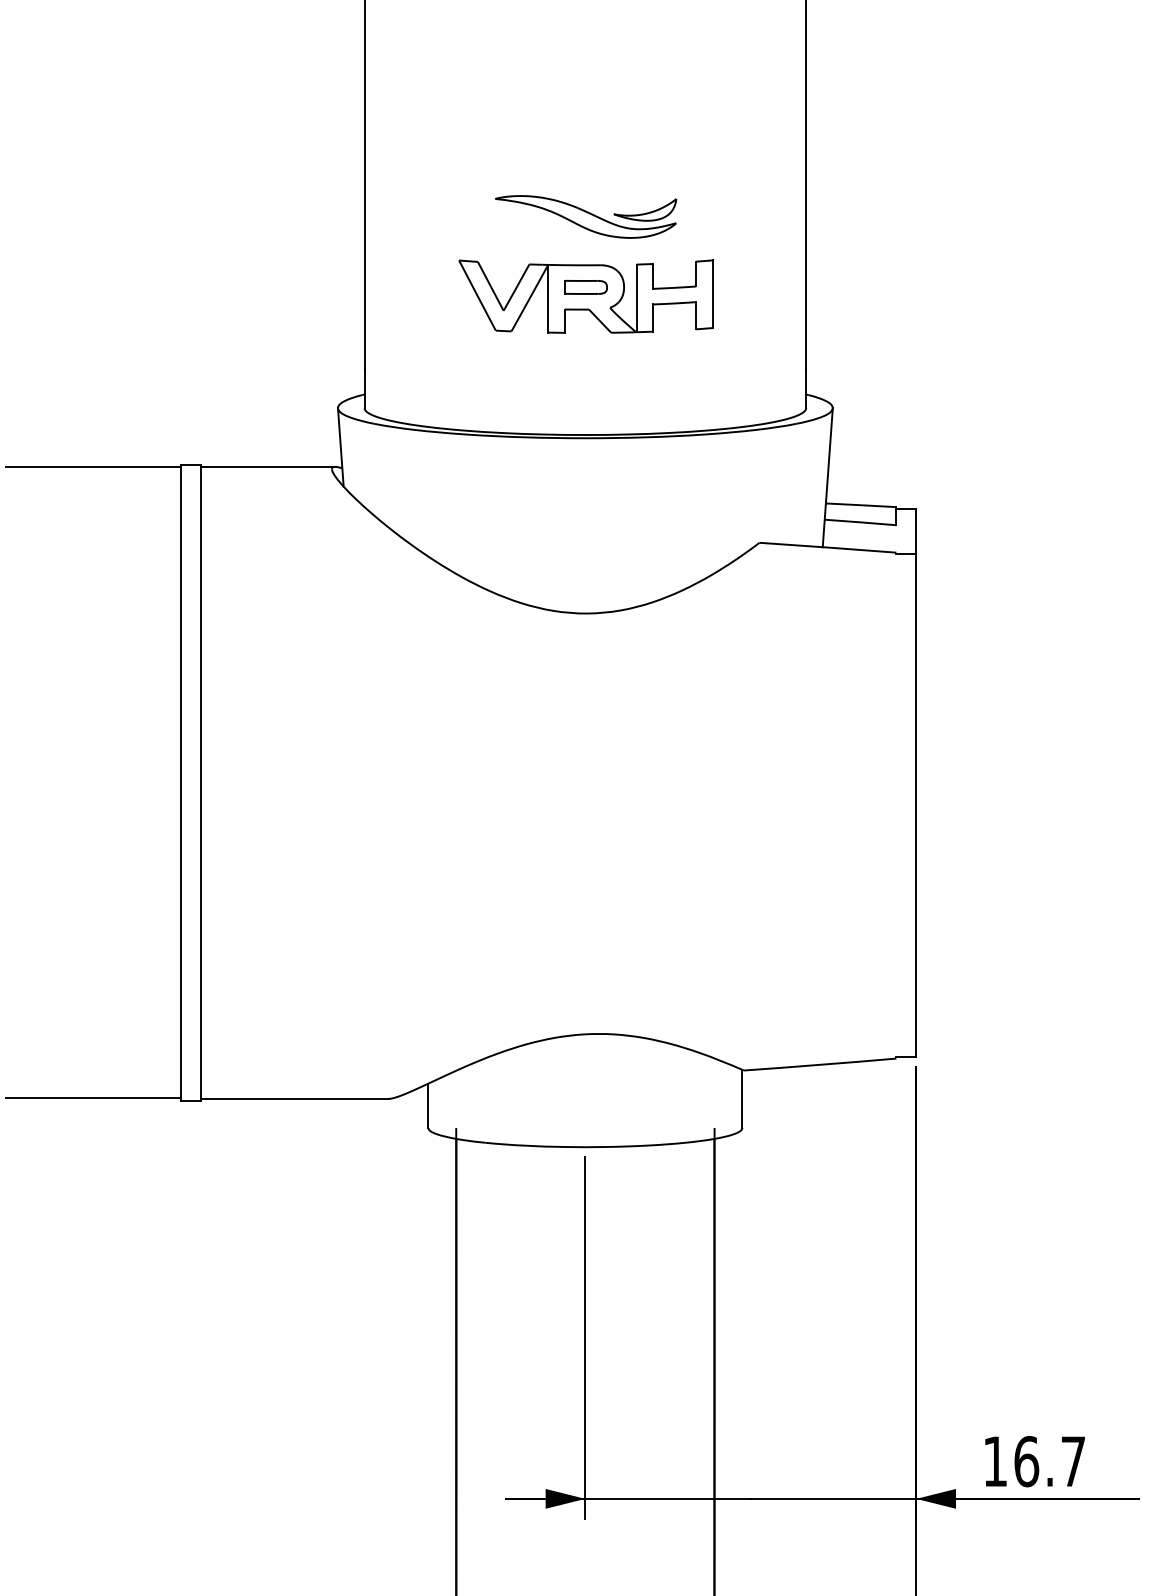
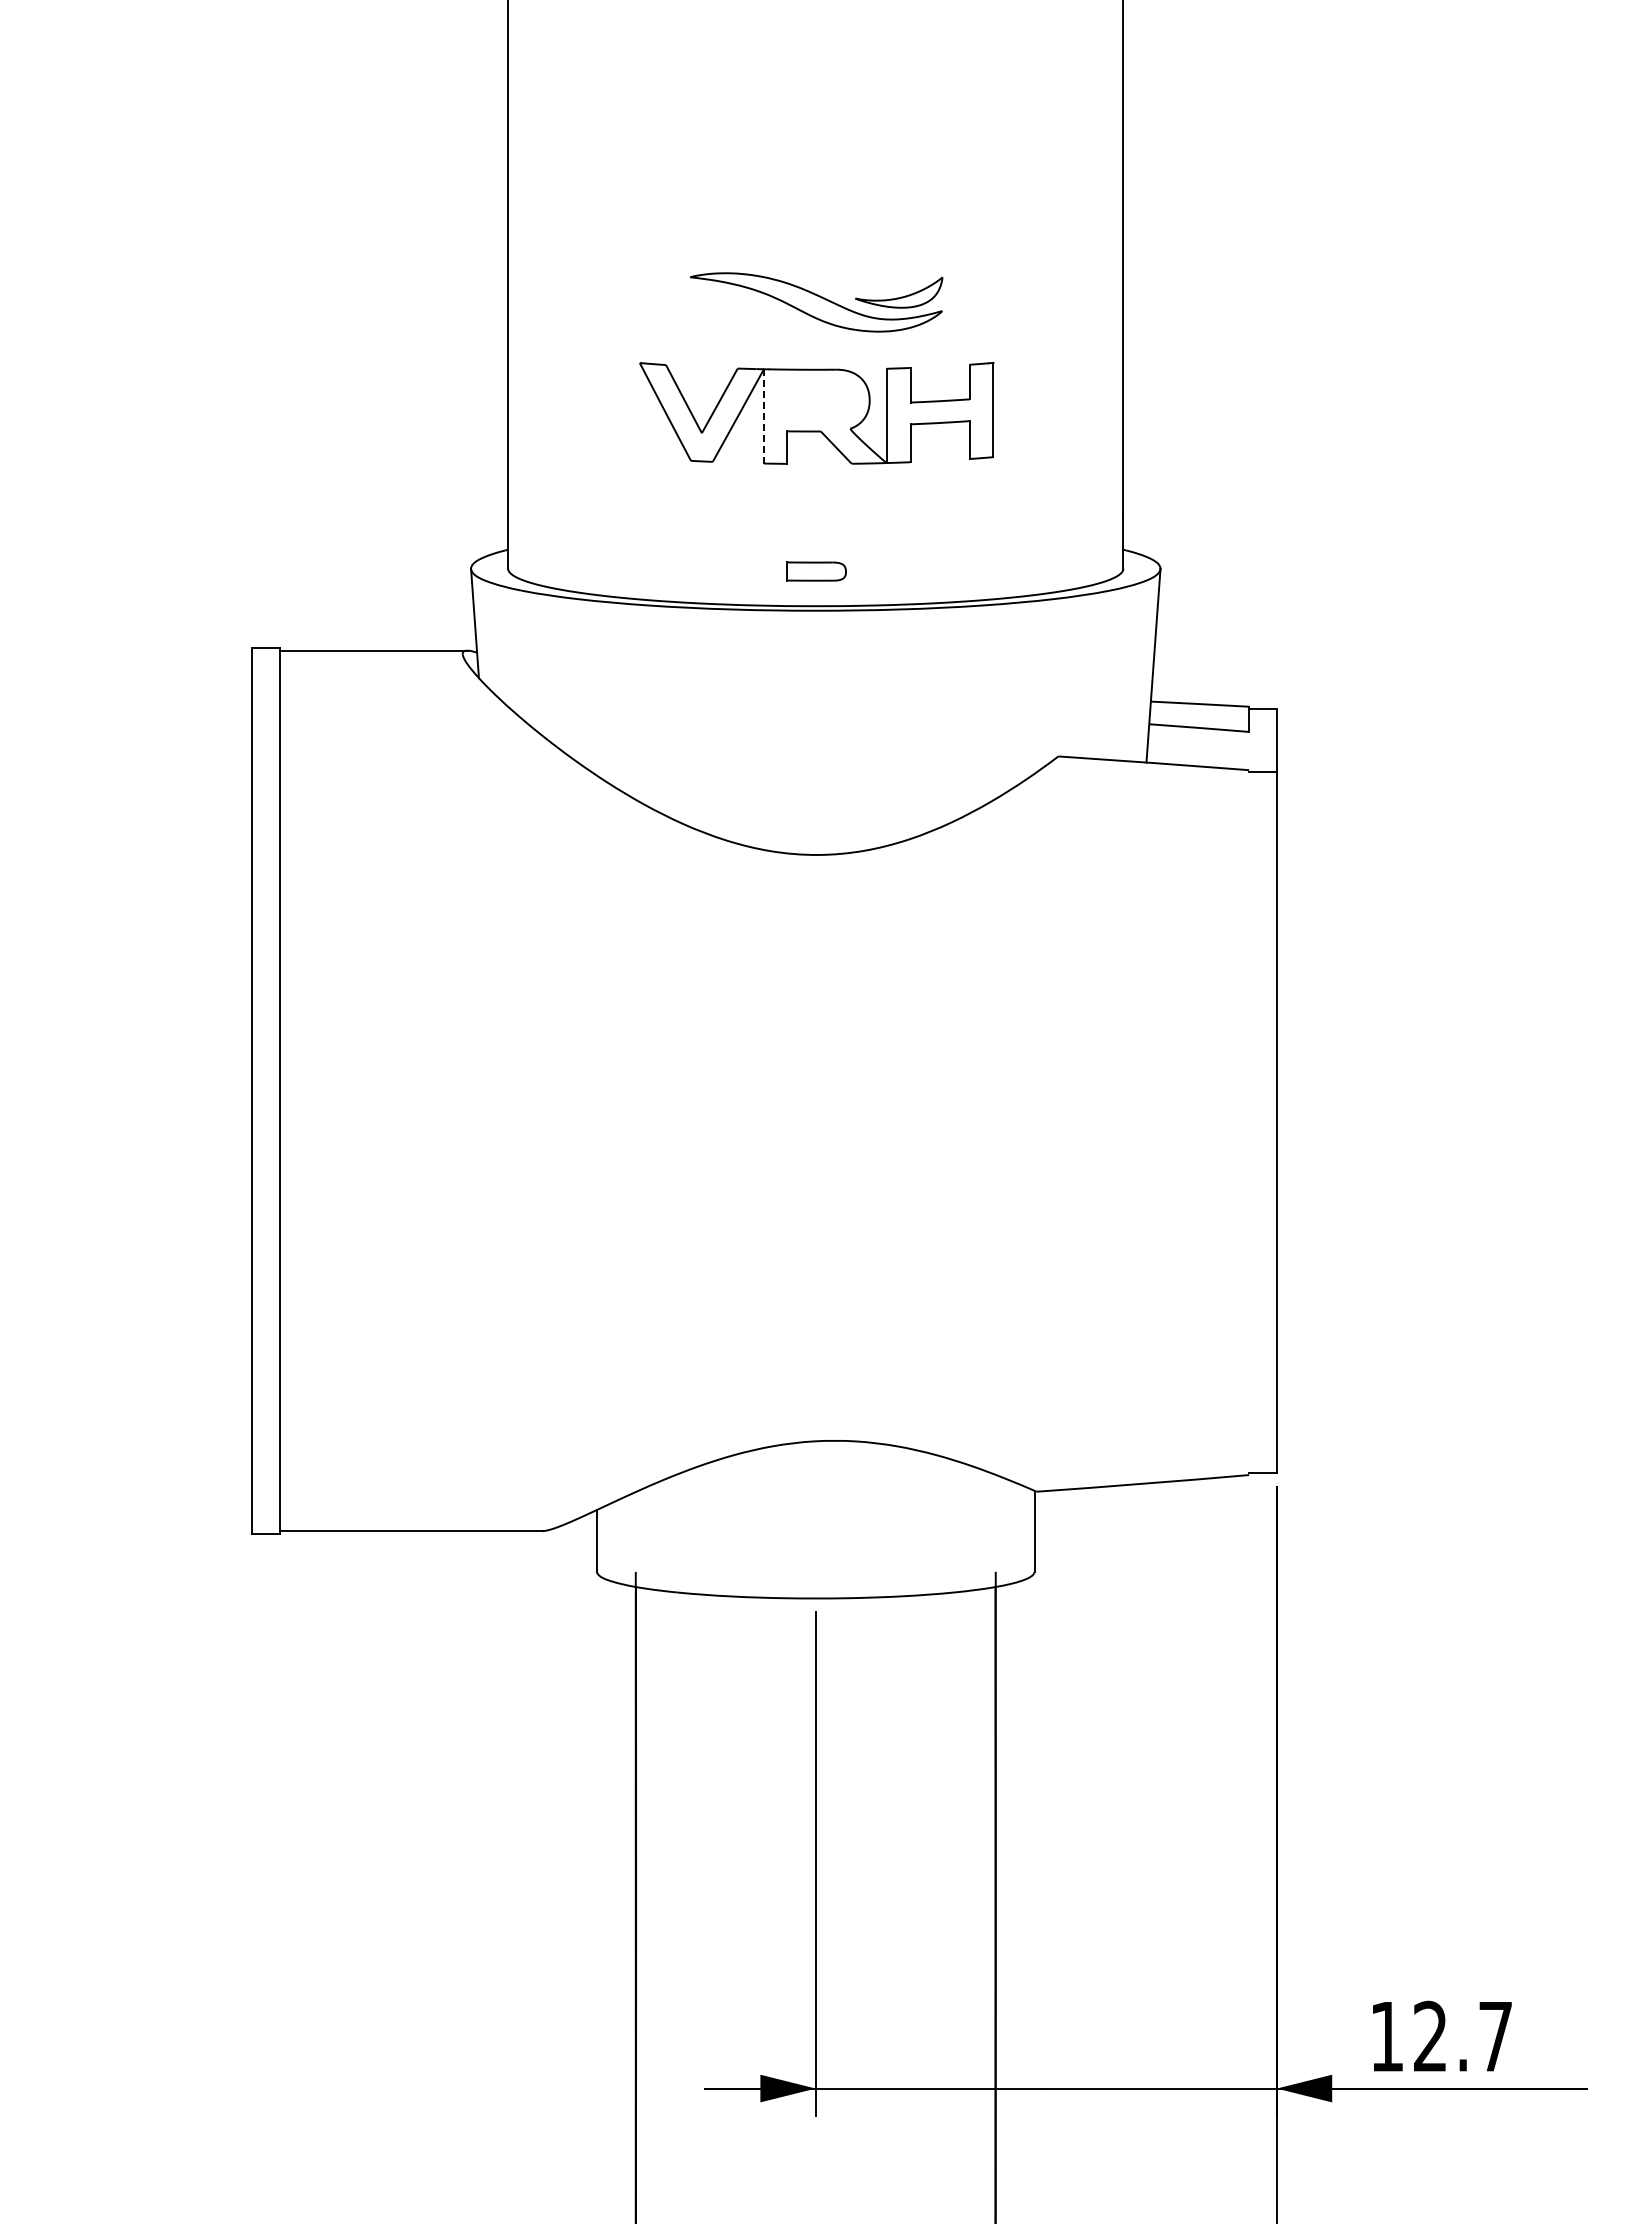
part: (585, 287) -> (816, 571), moved
line: (547, 298) -> (763, 415), solid -> dashed
line: (93, 467) -> (130, 651), removed
line: (93, 1098) -> (130, 1530), removed
text: (1026, 1461) -> (1430, 2036), 16.7 -> 12.7

